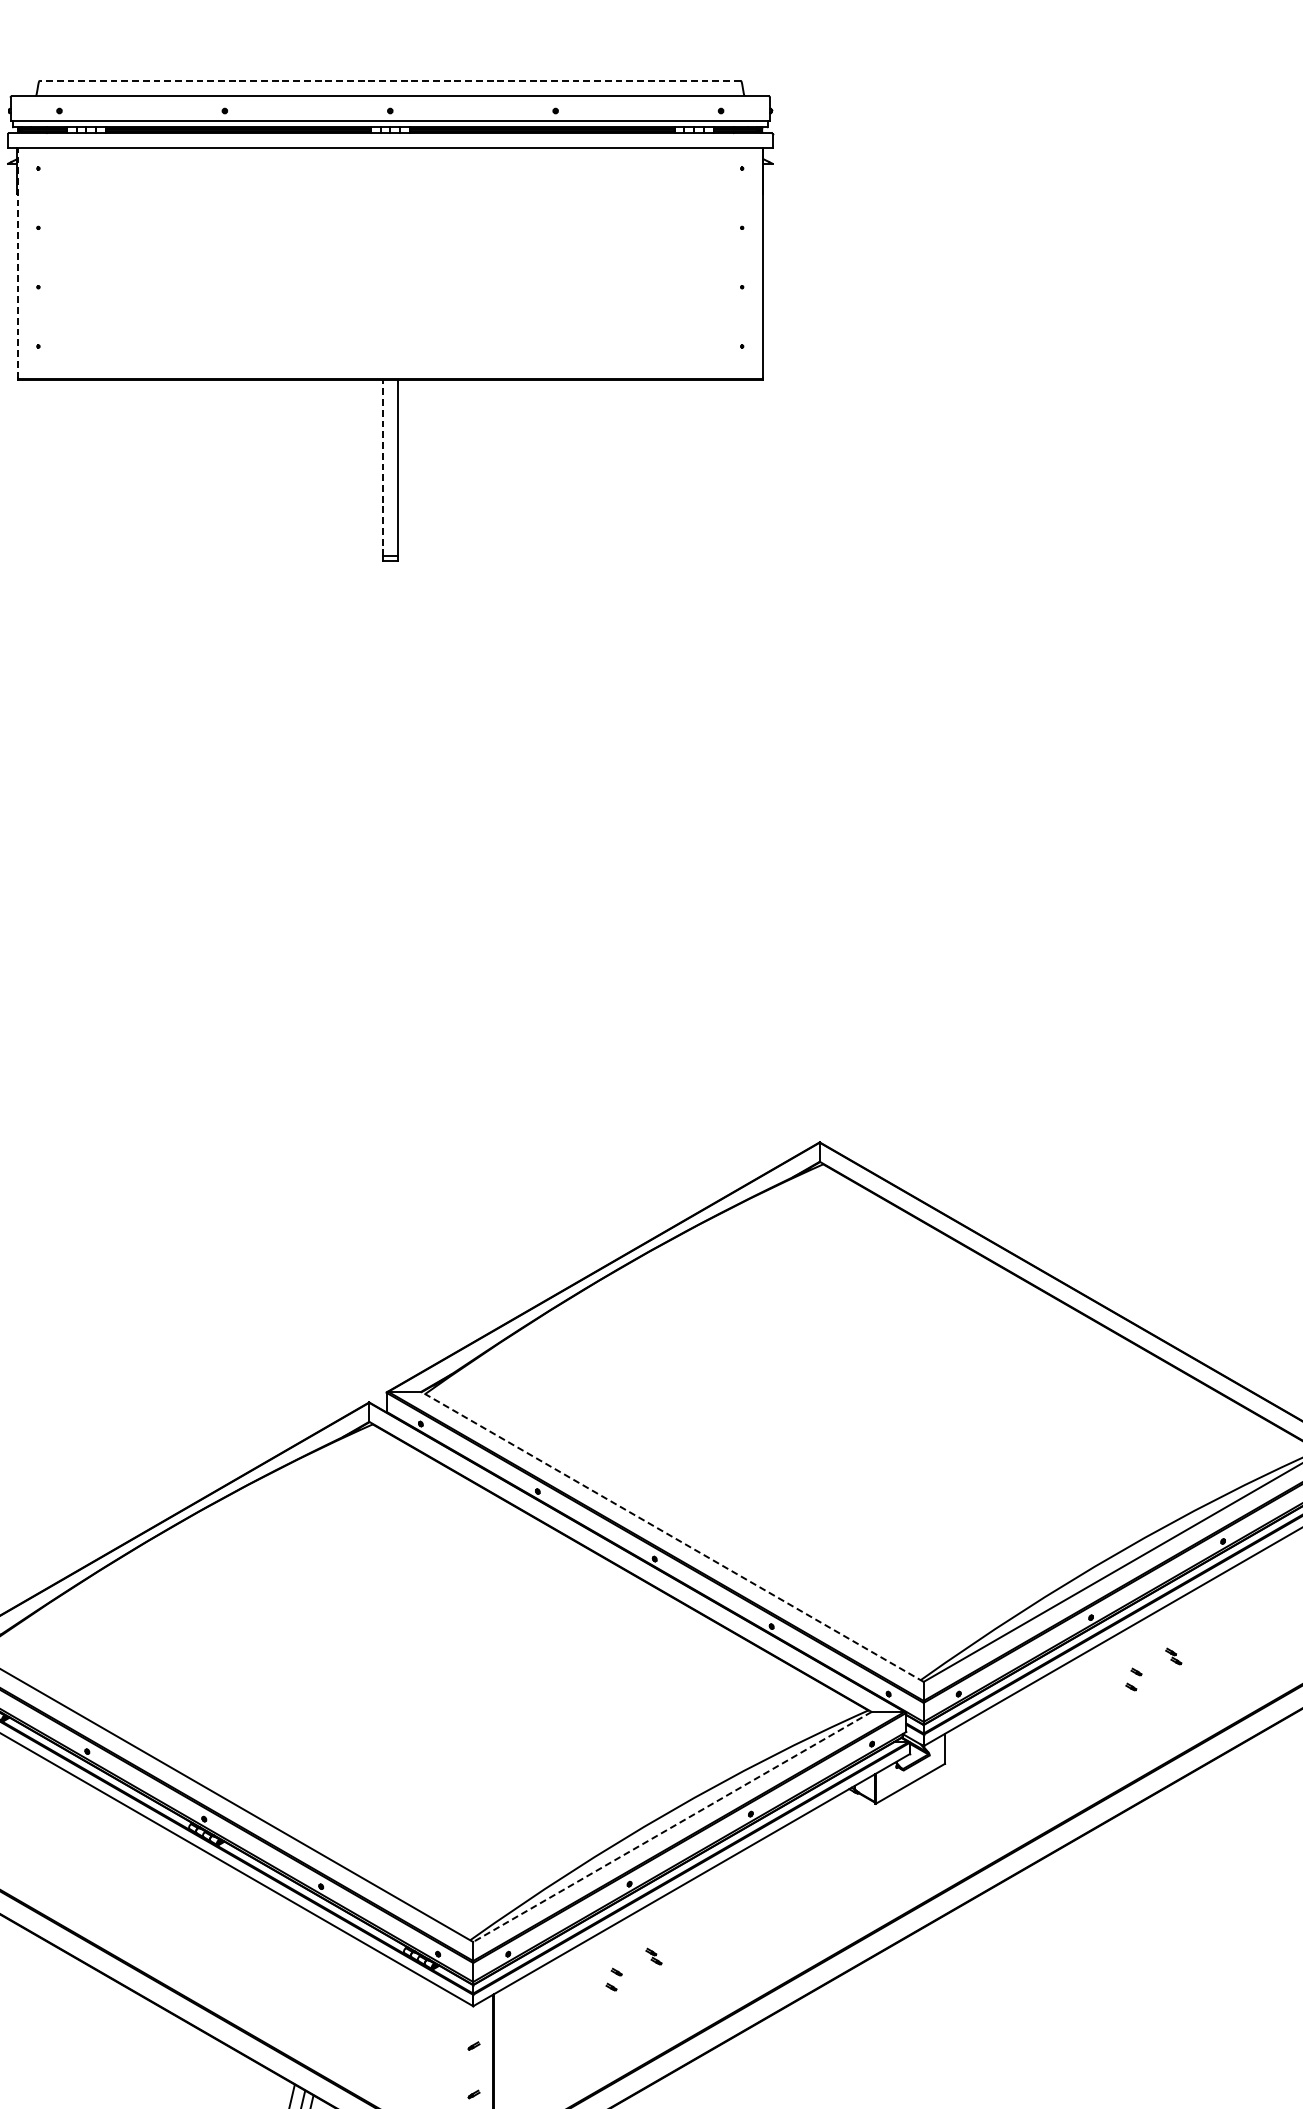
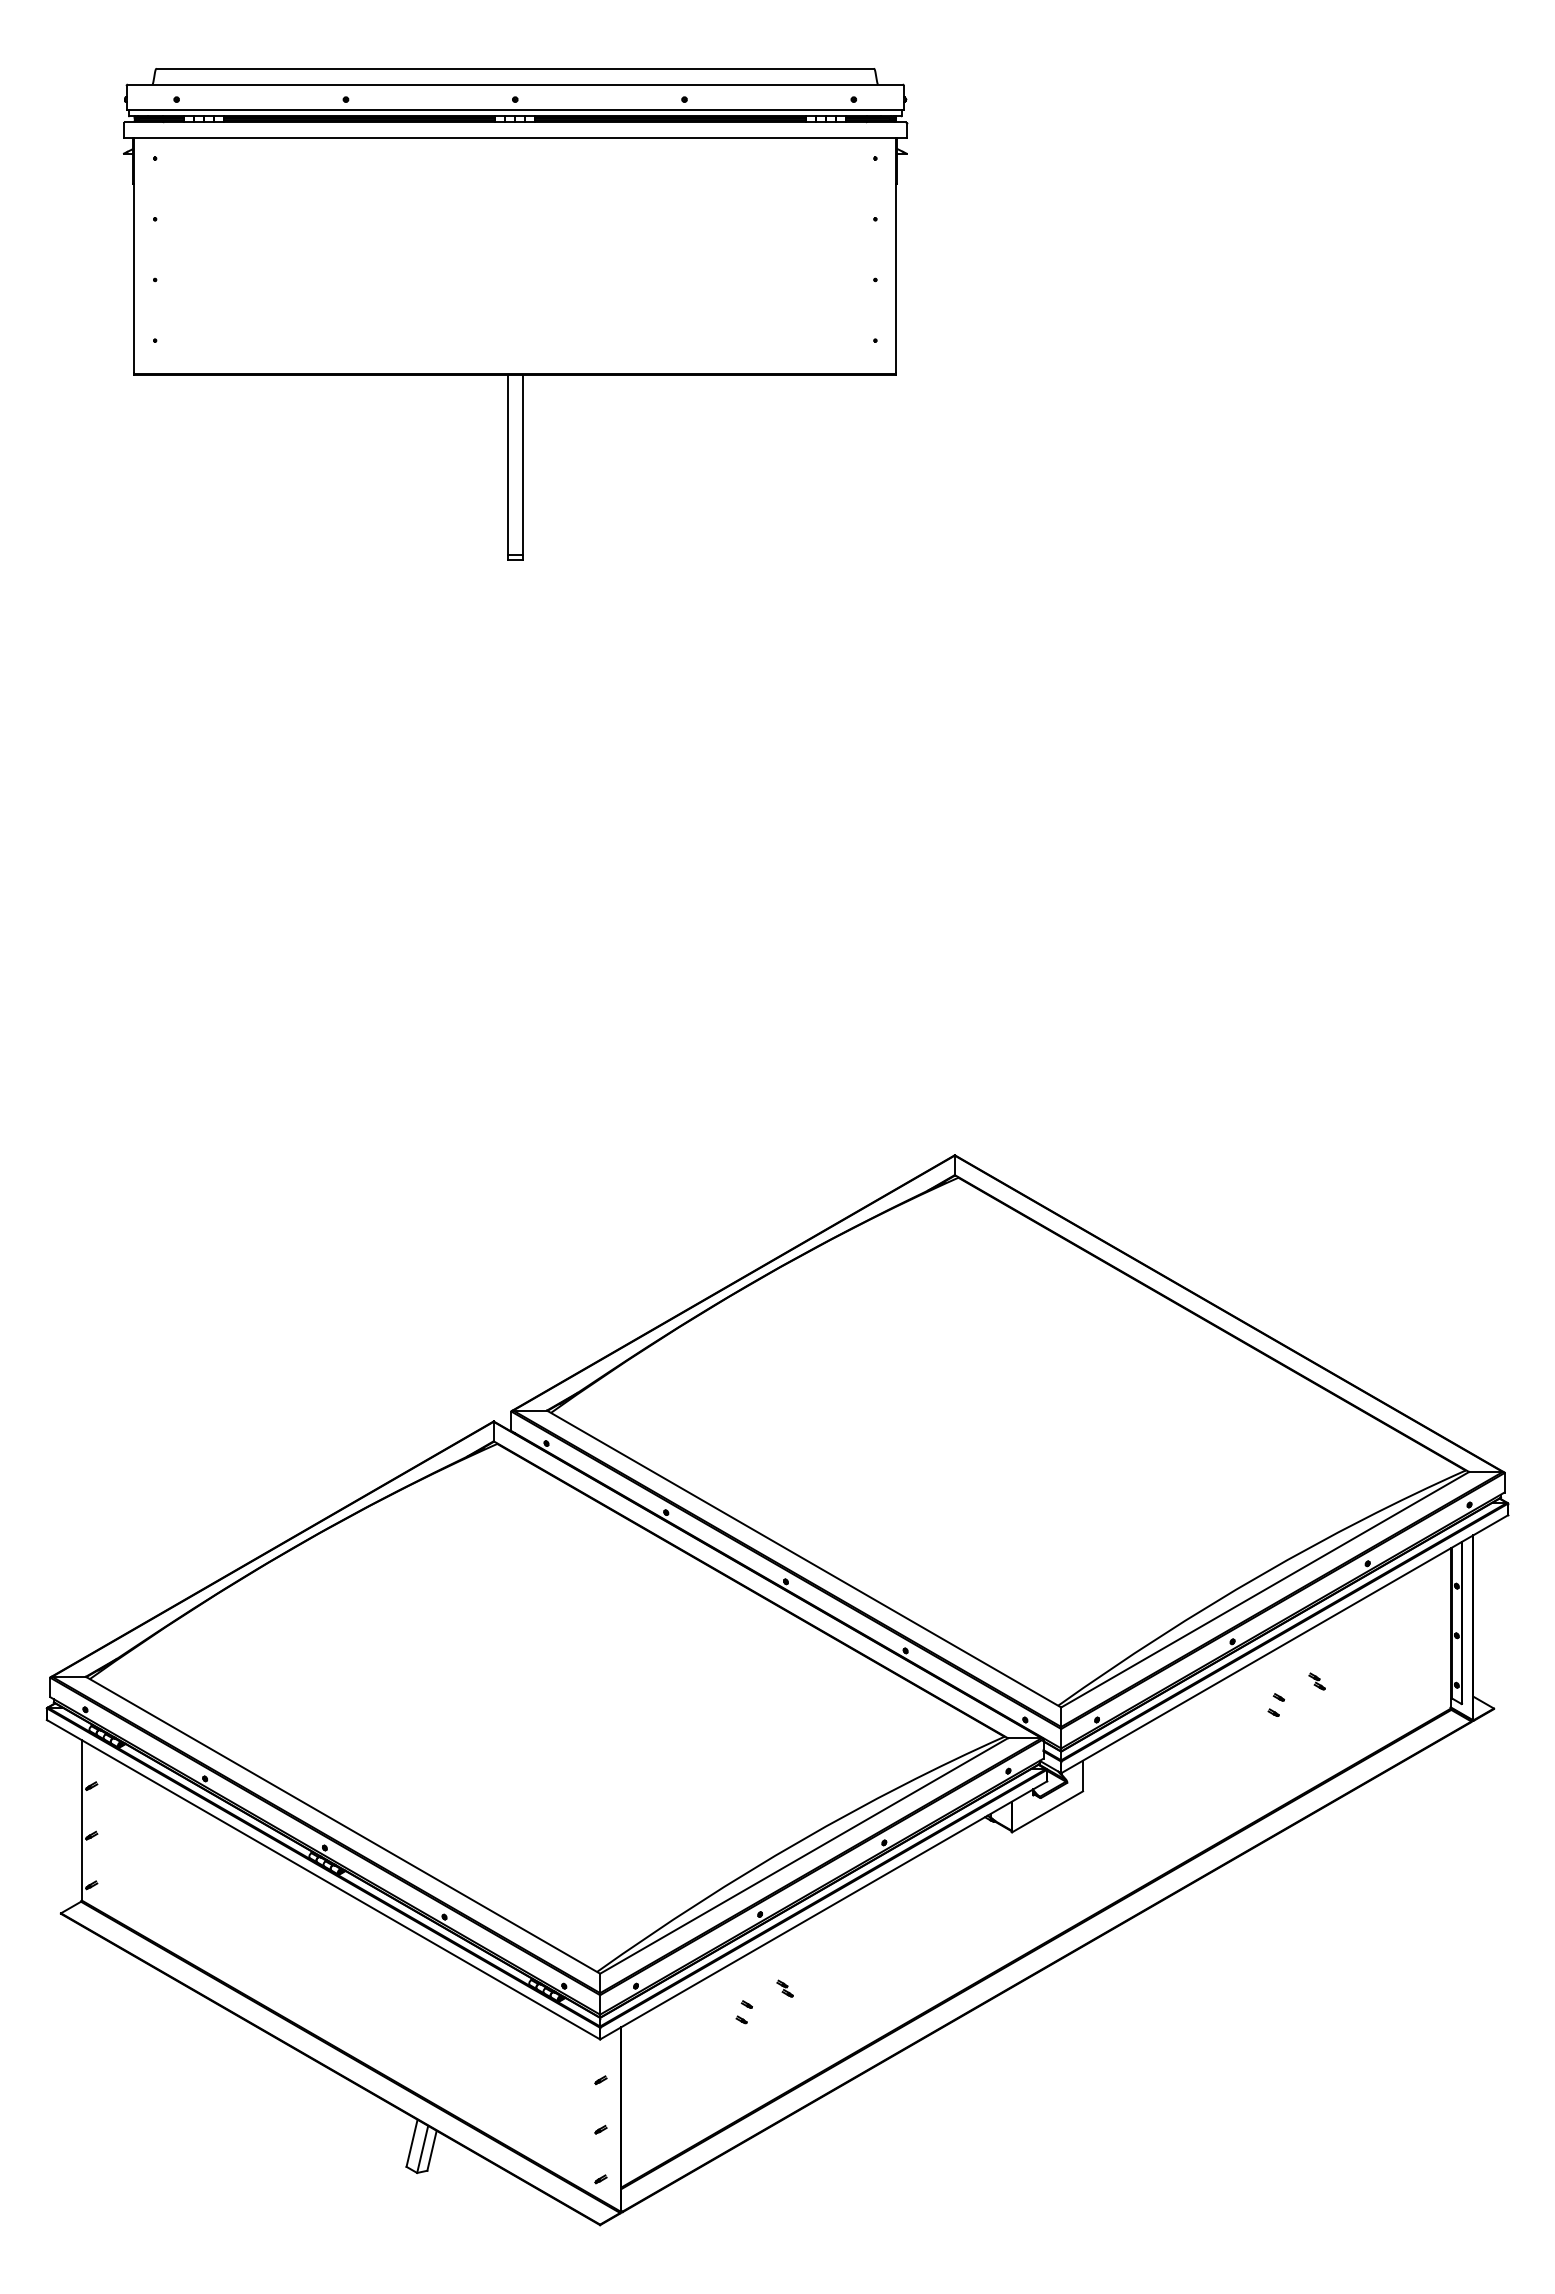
line: (390, 80) -> (515, 68), dashed -> solid
line: (18, 263) -> (134, 255), dashed -> solid
line: (382, 467) -> (507, 464), dashed -> solid
line: (672, 1537) -> (804, 1559), dashed -> solid
line: (671, 1827) -> (803, 1856), dashed -> solid

